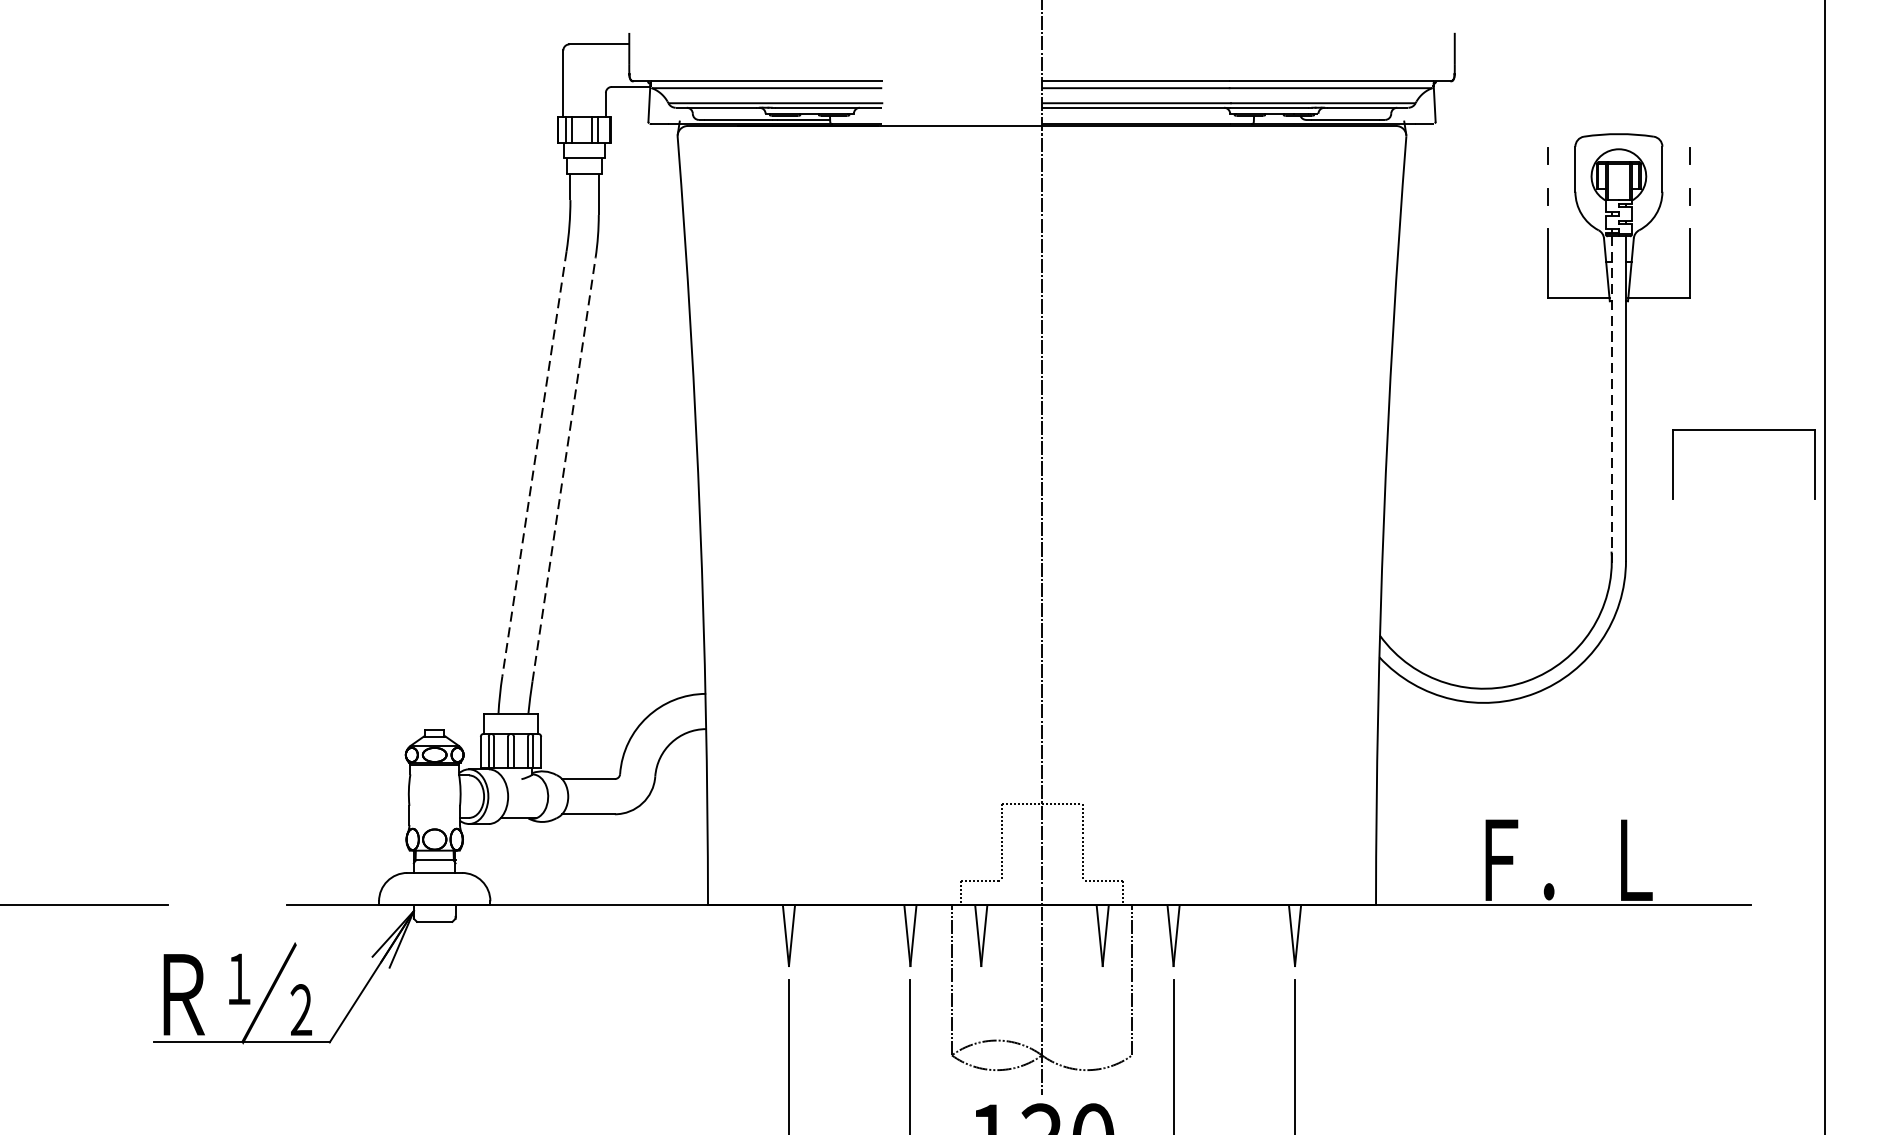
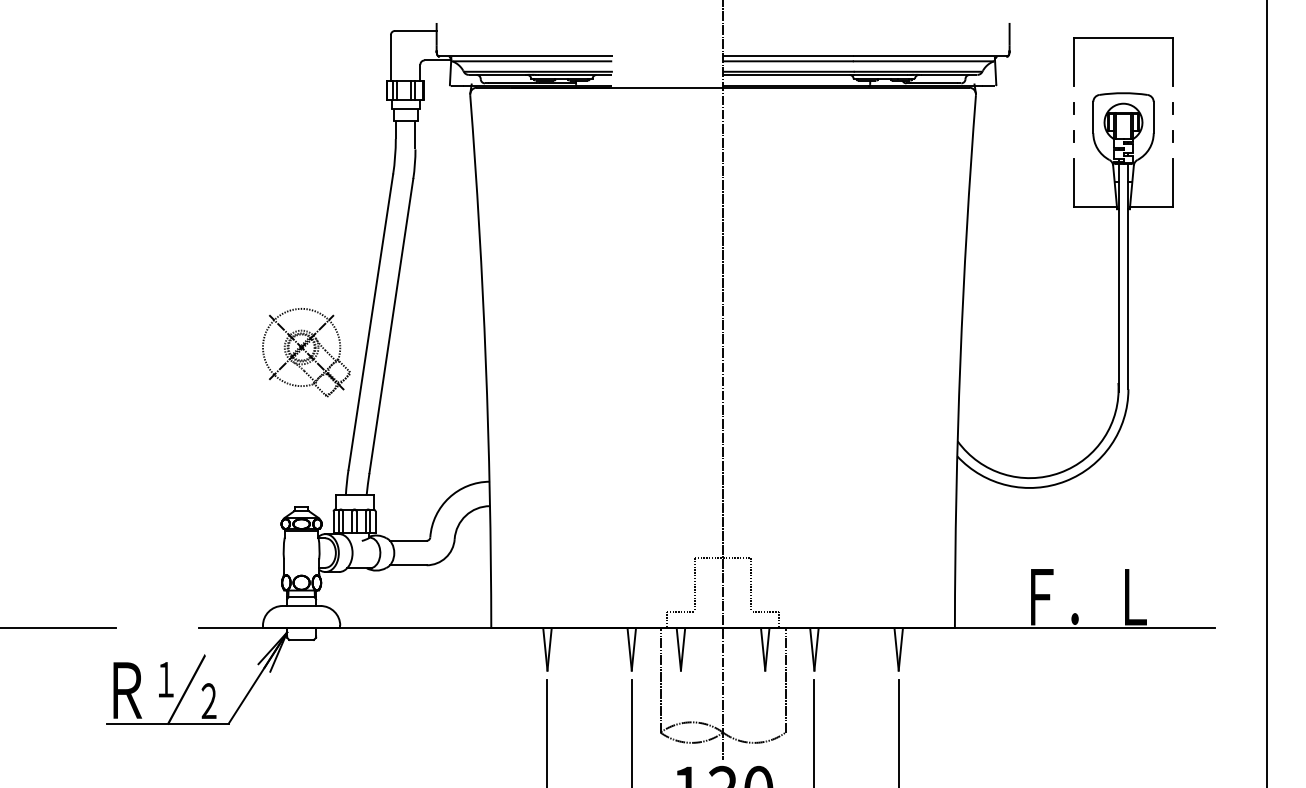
line: (1611, 401) -> (1118, 278), dashed -> solid
part: (1744, 429) -> (1123, 38), moved
line: (533, 464) -> (370, 322), dashed -> solid
line: (564, 470) -> (391, 326), dashed -> solid
part: (441, 507) -> (306, 352), added

